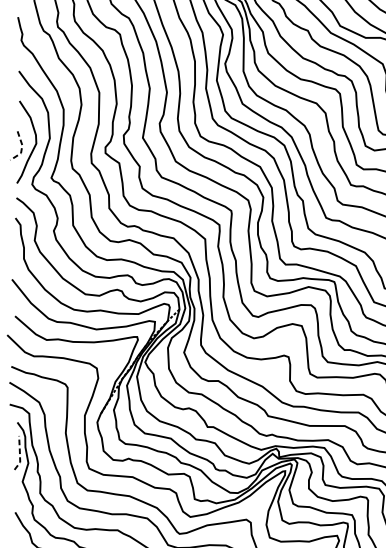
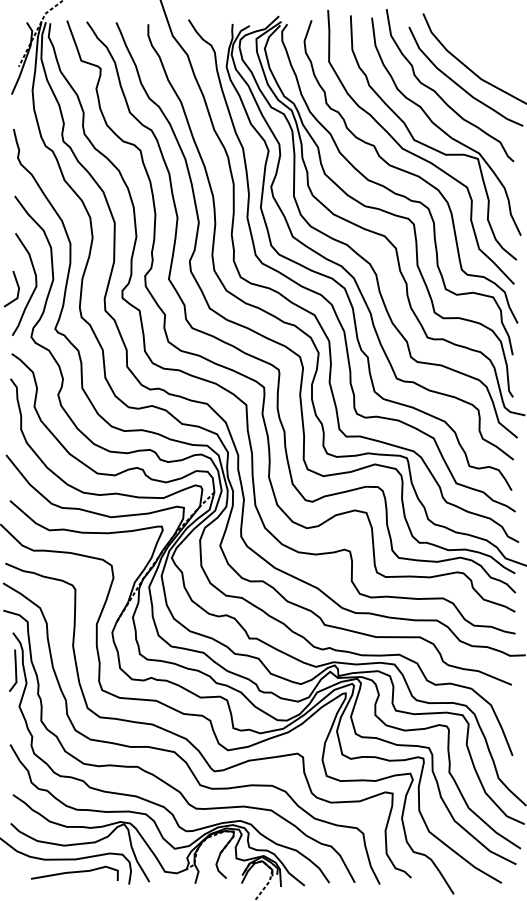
line: (21, 147) -> (18, 291), dashed -> solid
line: (20, 453) -> (16, 671), dashed -> solid

